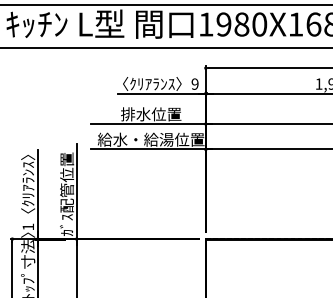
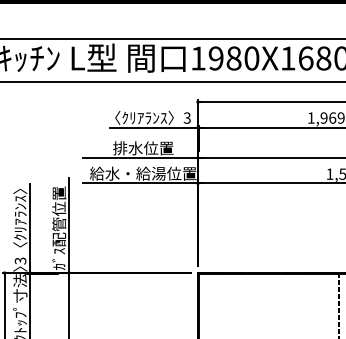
text: (194, 83) -> (186, 117), 9 -> 3
text: (28, 226) -> (20, 260), 1 -> 3

